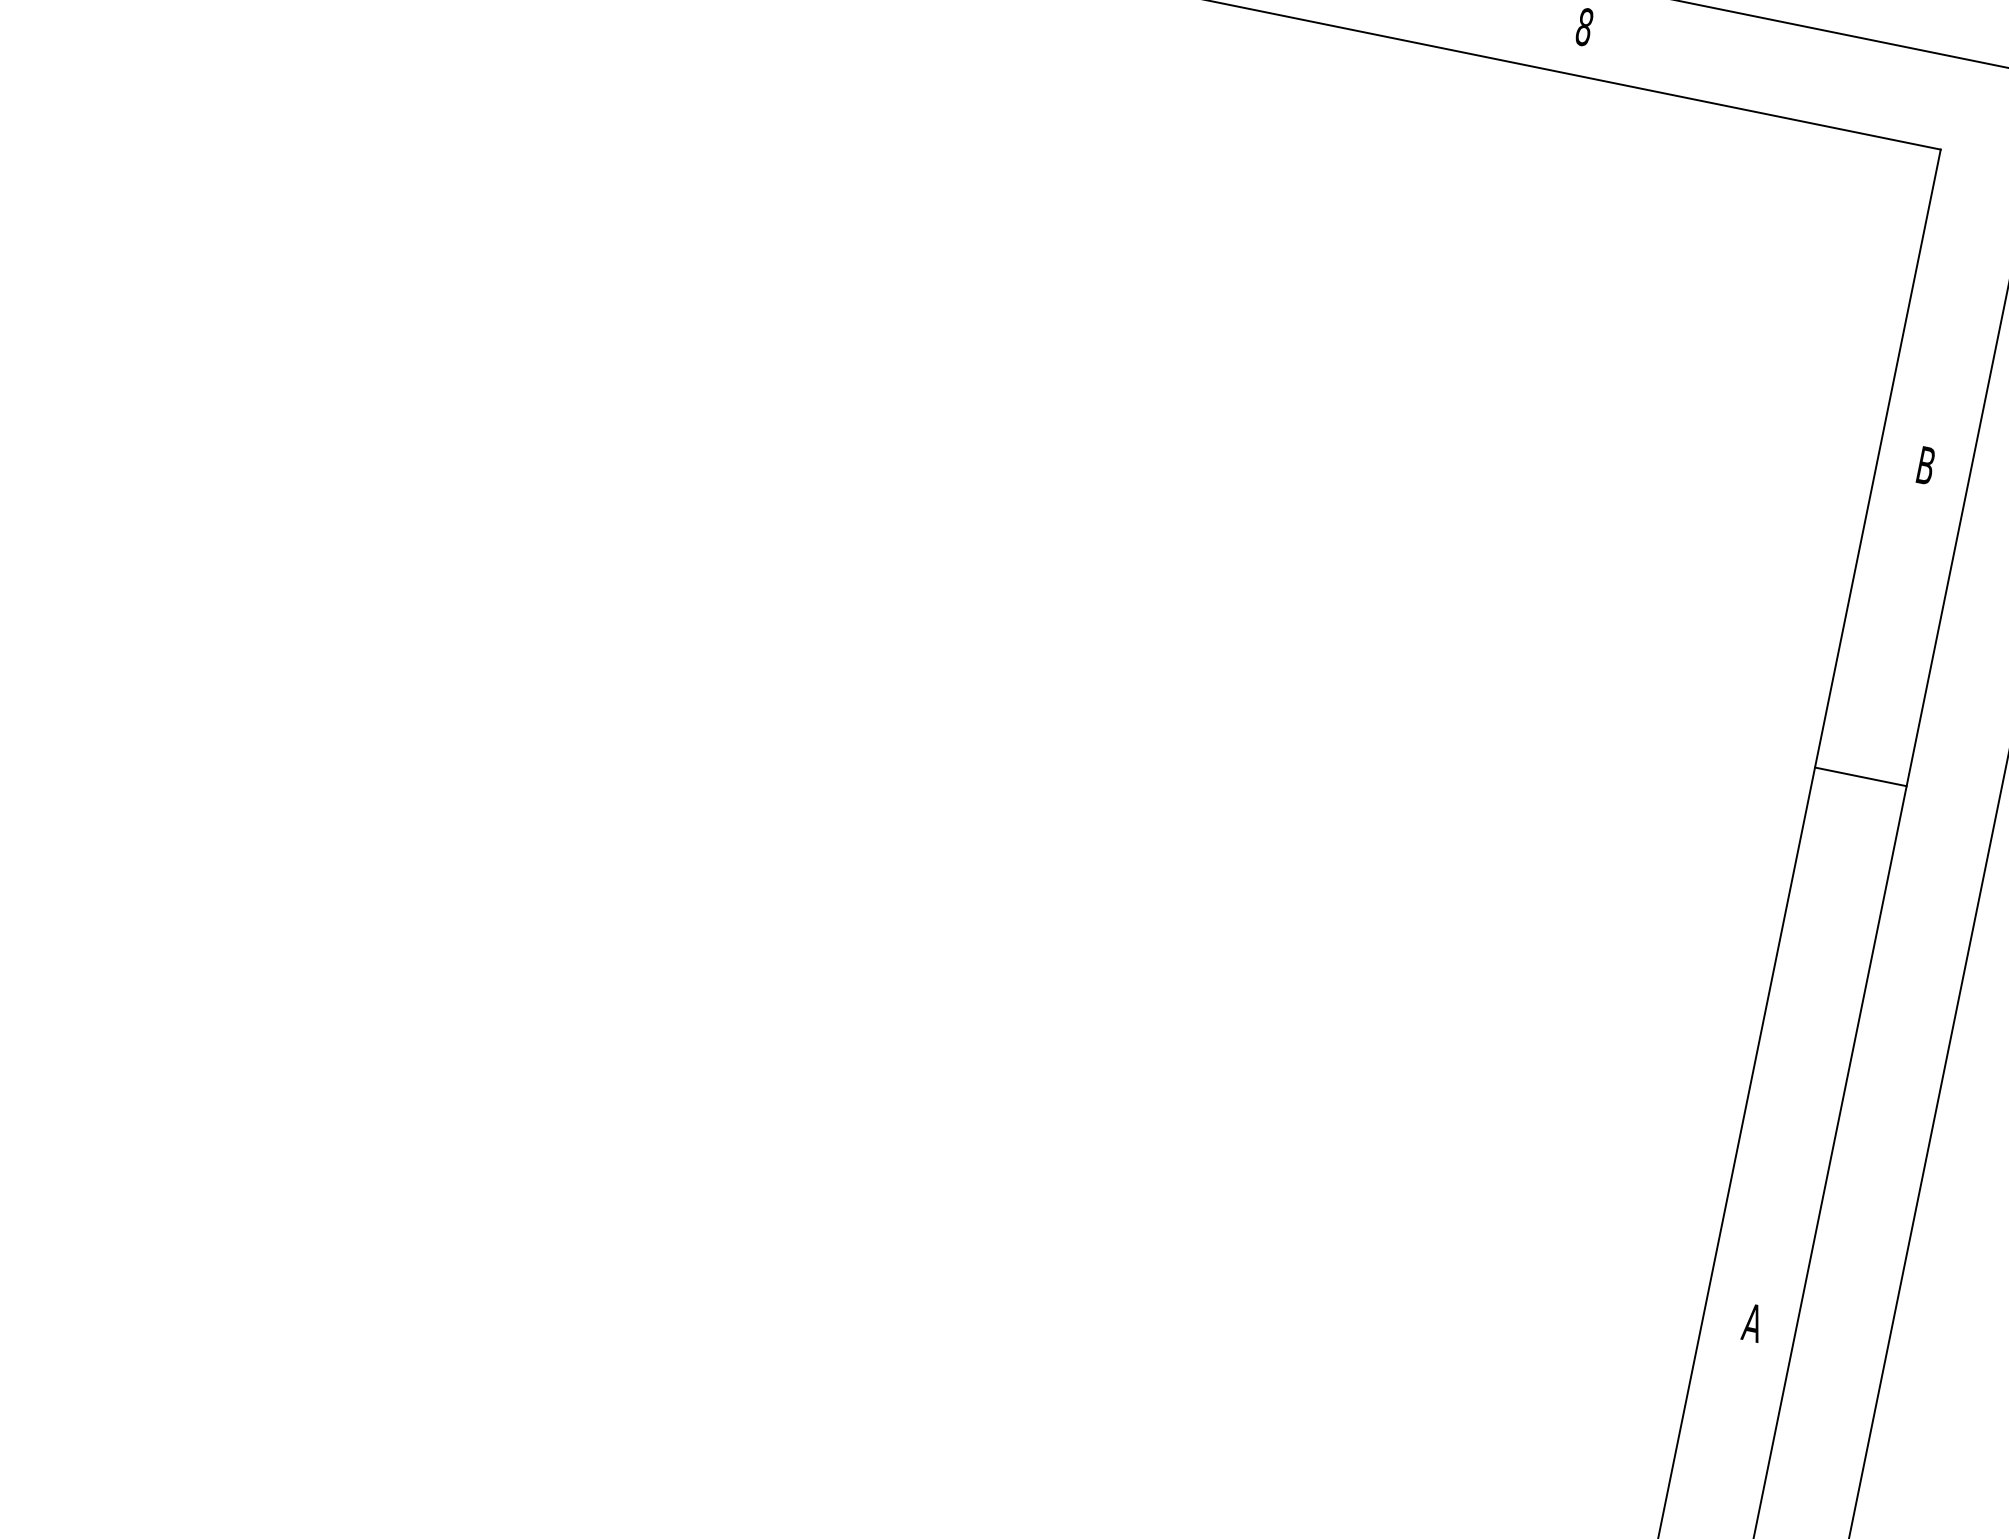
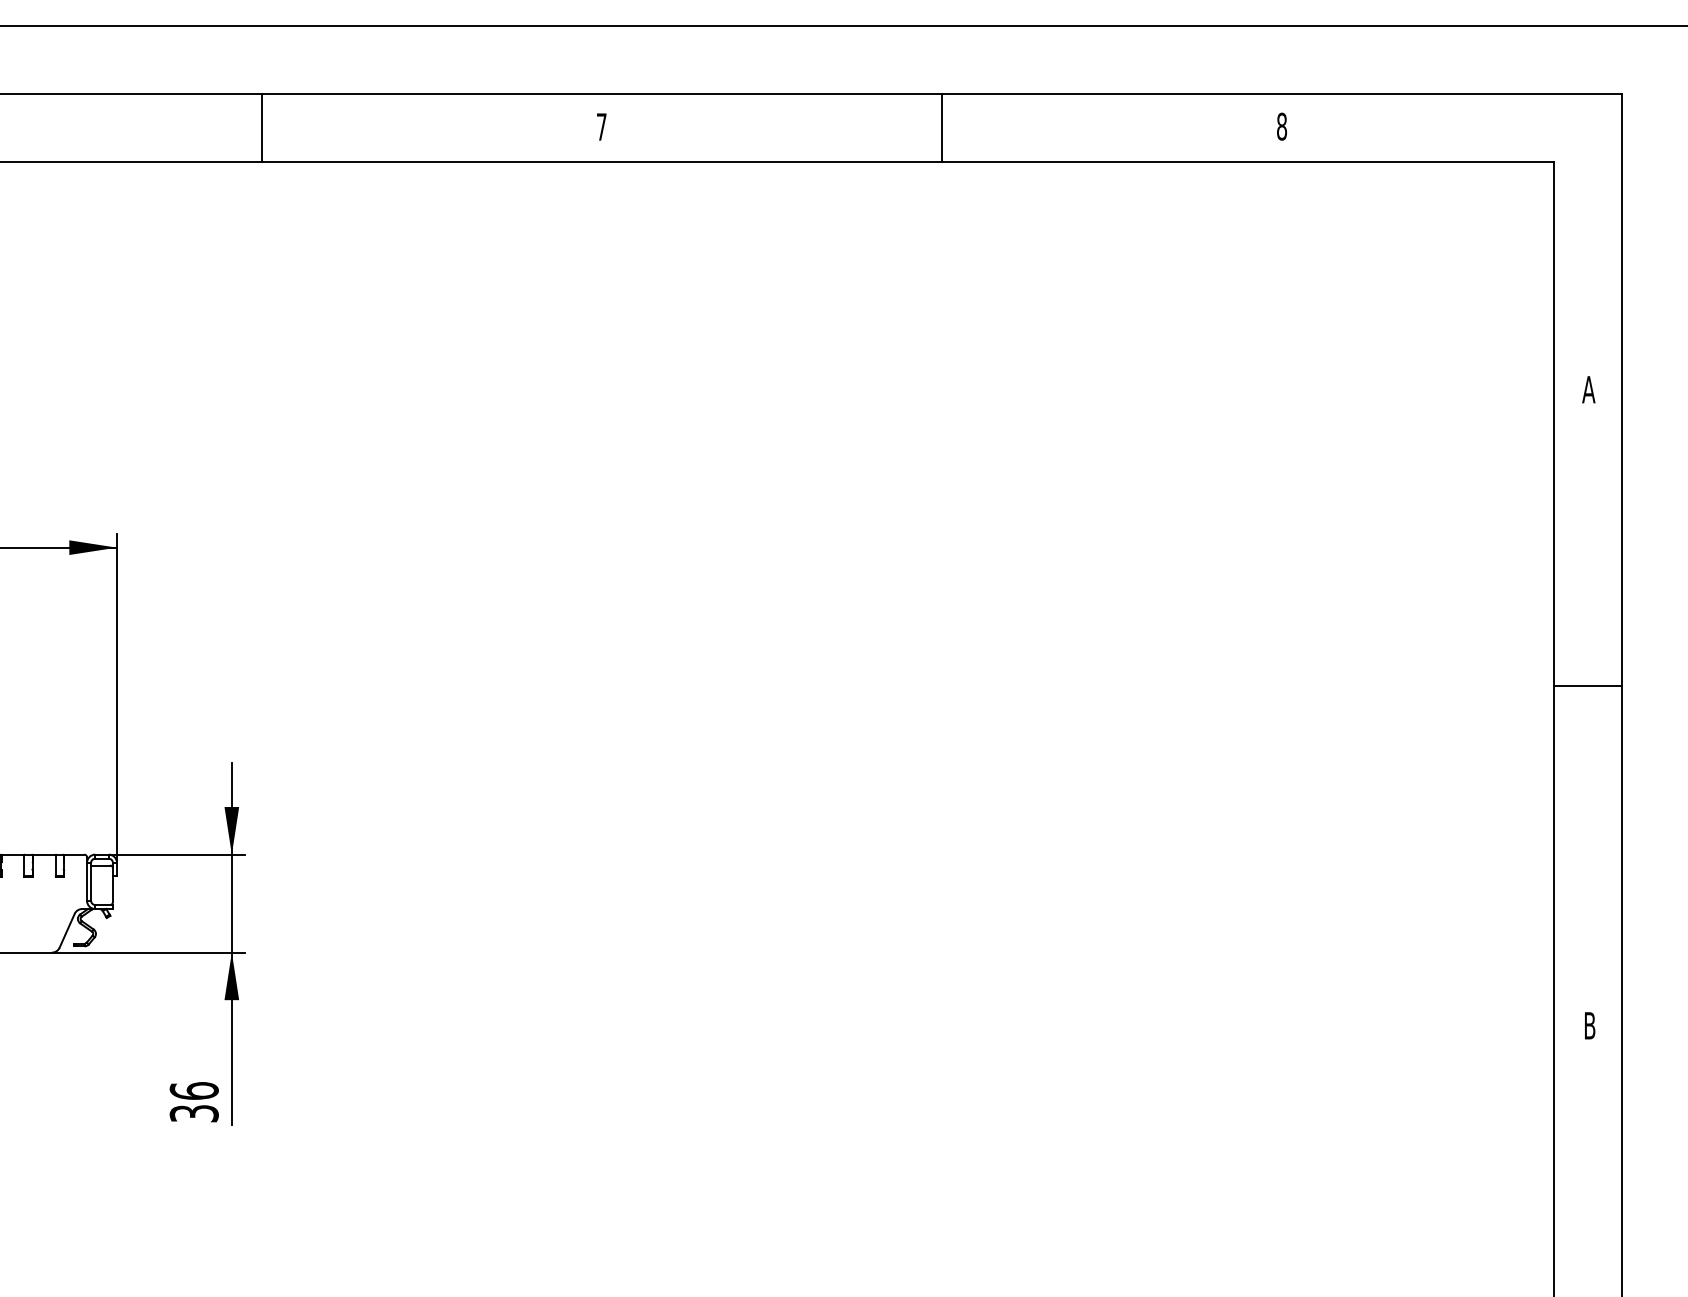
text: (1925, 465) -> (1588, 389), B -> A
line: (1860, 776) -> (1587, 685), moved
text: (1752, 1322) -> (1589, 1025), A -> B

